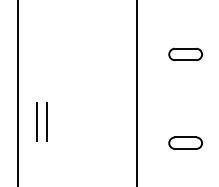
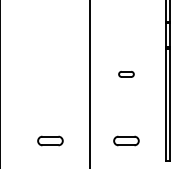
part: (185, 54) -> (126, 74), size x0.6
line: (38, 121) -> (15, 124), removed
line: (47, 121) -> (22, 124), removed
part: (84, 142) -> (50, 140), added

